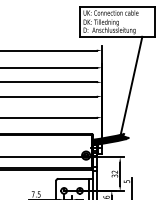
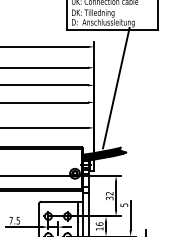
line: (131, 86) -> (116, 87), moved

